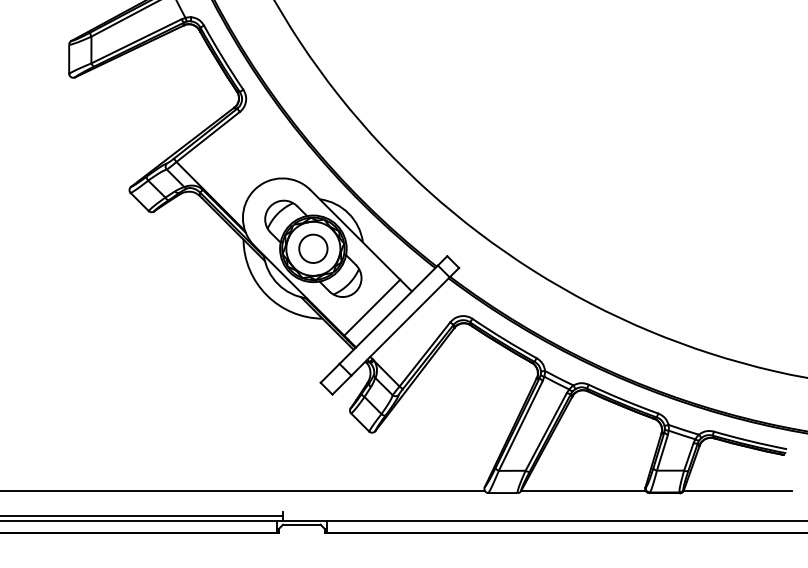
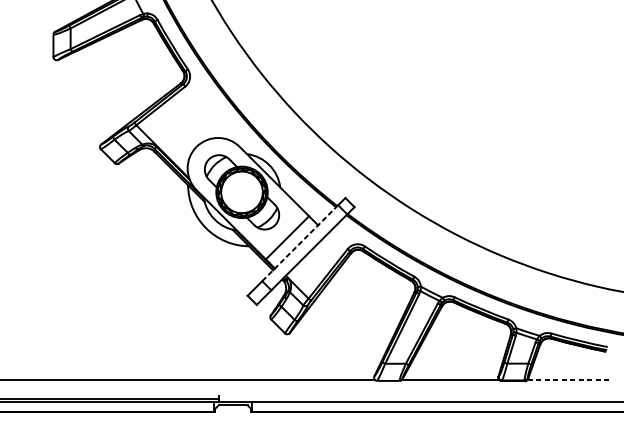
circle: (313, 248) -> (242, 192), removed
line: (388, 314) -> (300, 243), solid -> dashed
line: (737, 491) -> (569, 379), solid -> dashed

